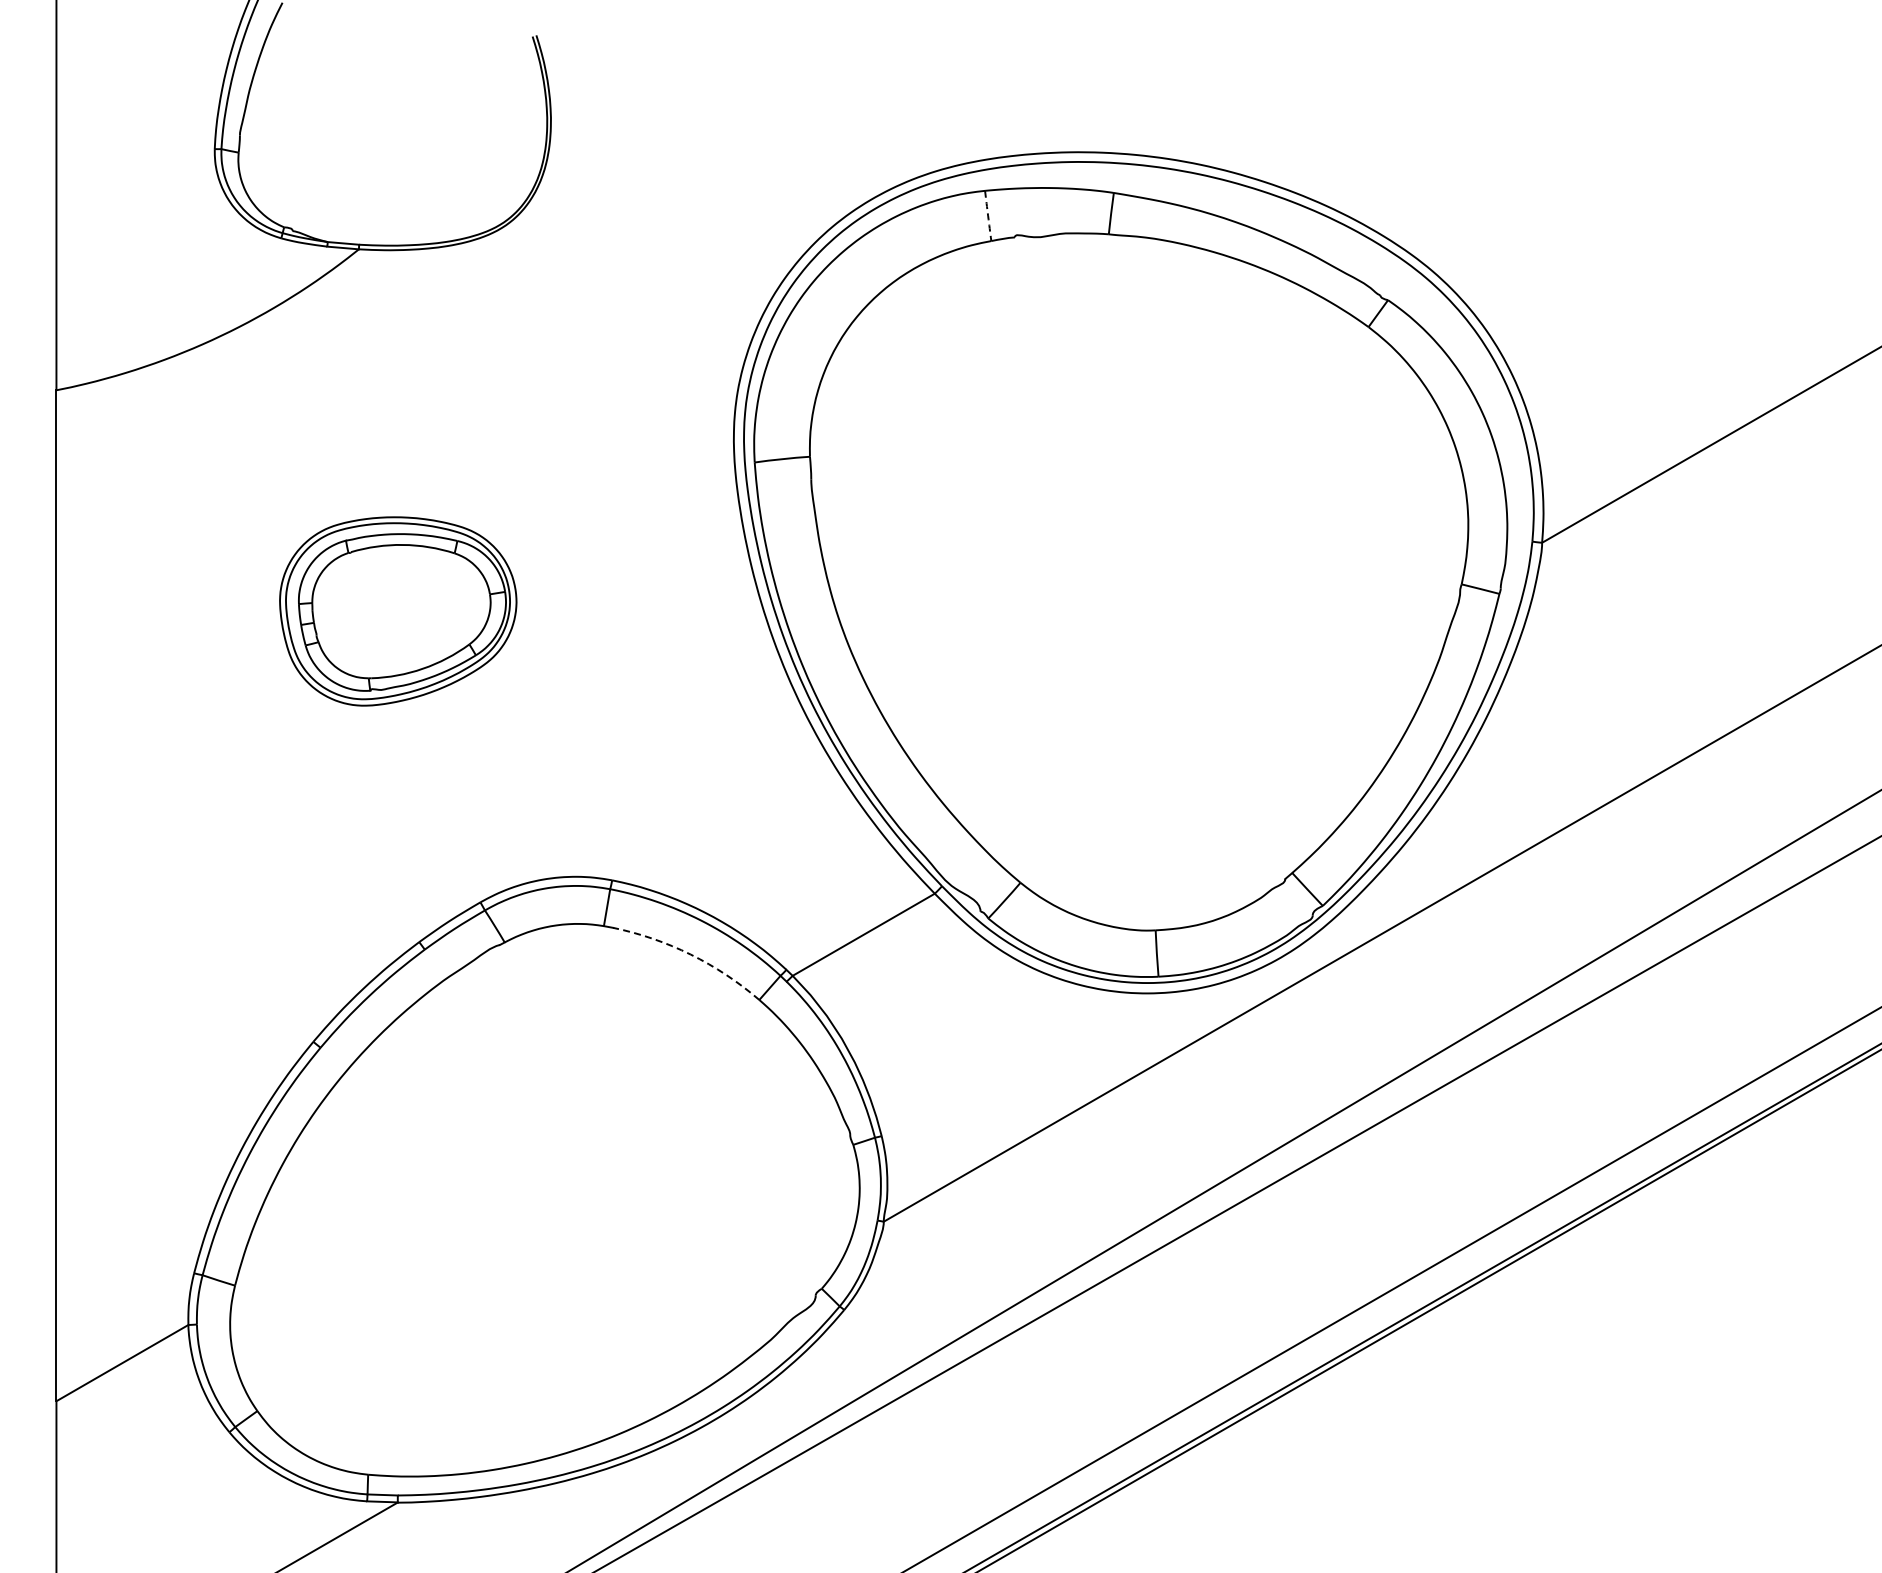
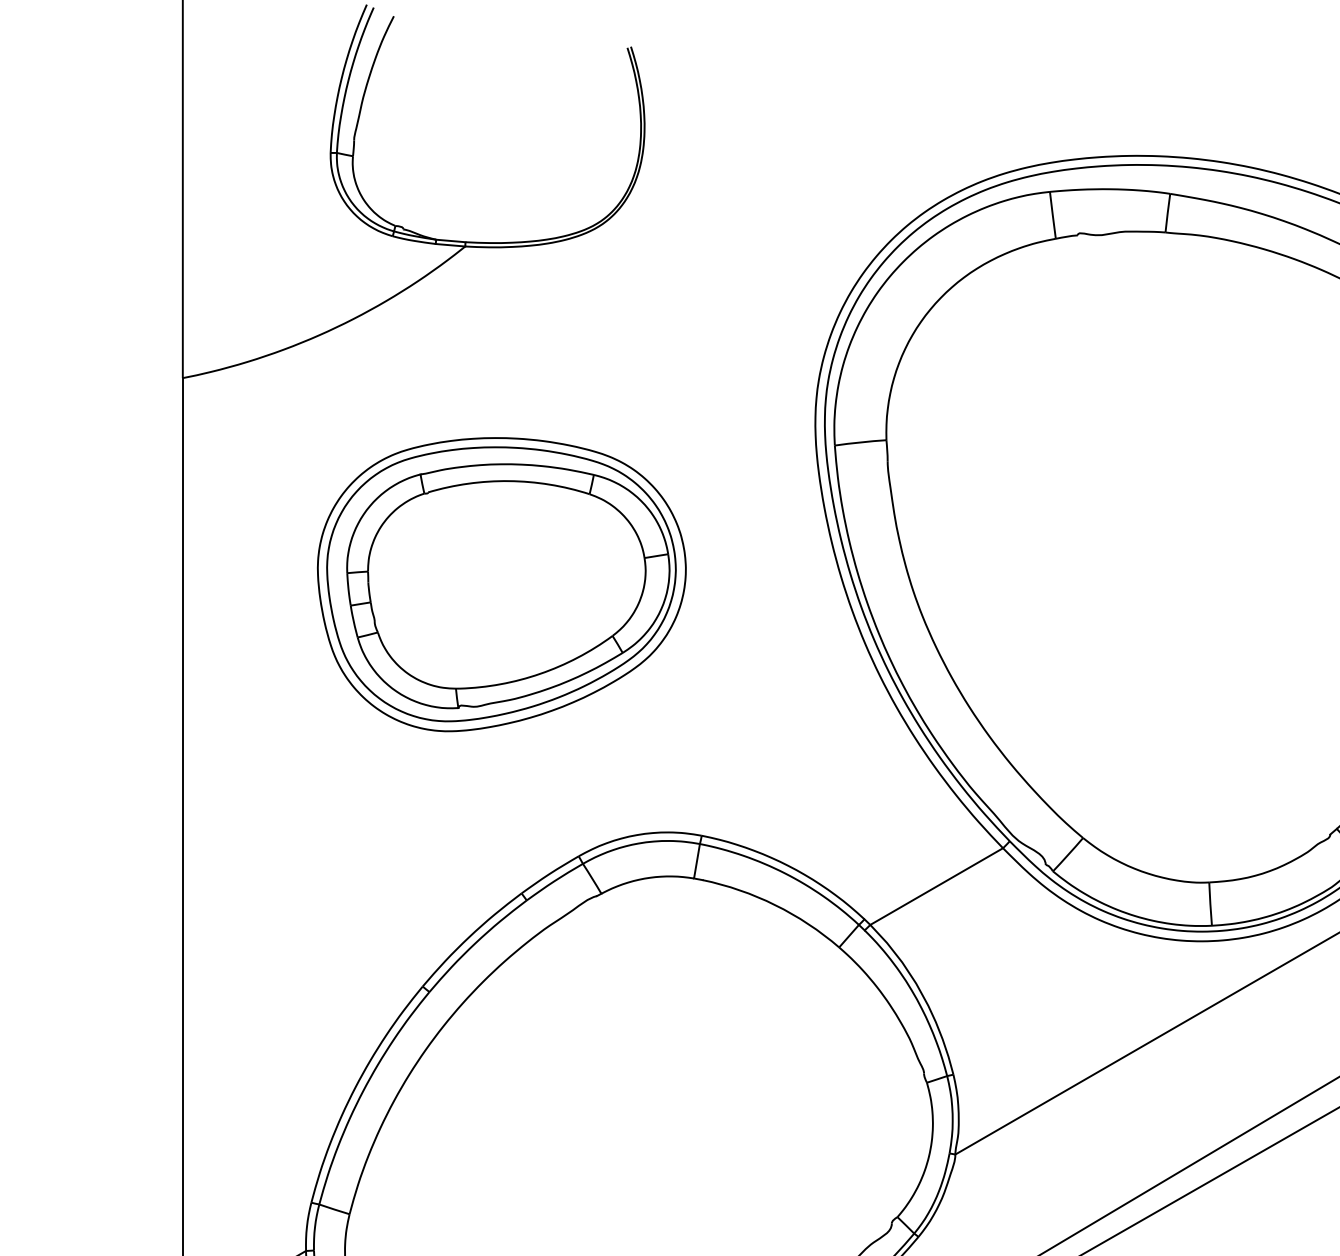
arc: (988, 215) -> (1053, 214), dashed -> solid
part: (398, 611) -> (502, 584), size x1.67
arc: (690, 954) -> (774, 904), dashed -> solid

